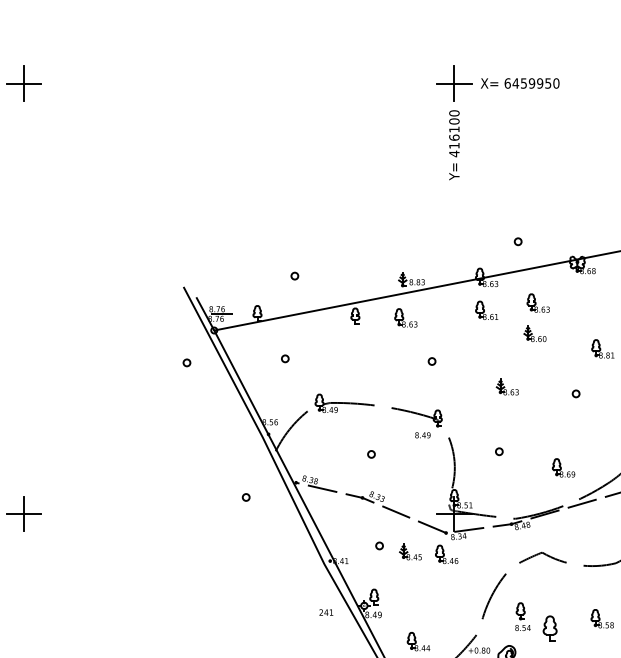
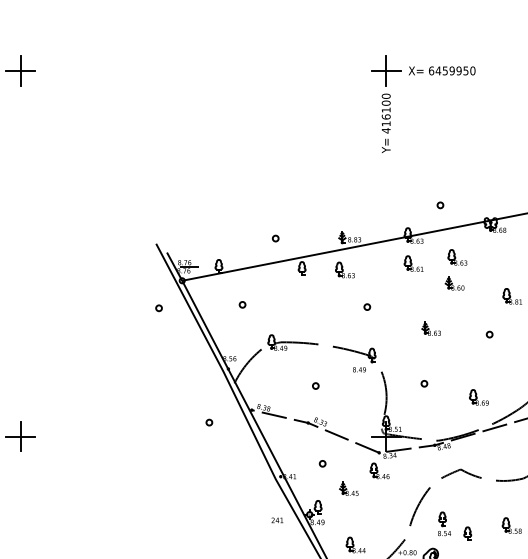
part: (294, 276) -> (275, 238), moved
part: (409, 551) -> (348, 488), moved
part: (550, 627) -> (467, 533), size x0.62

